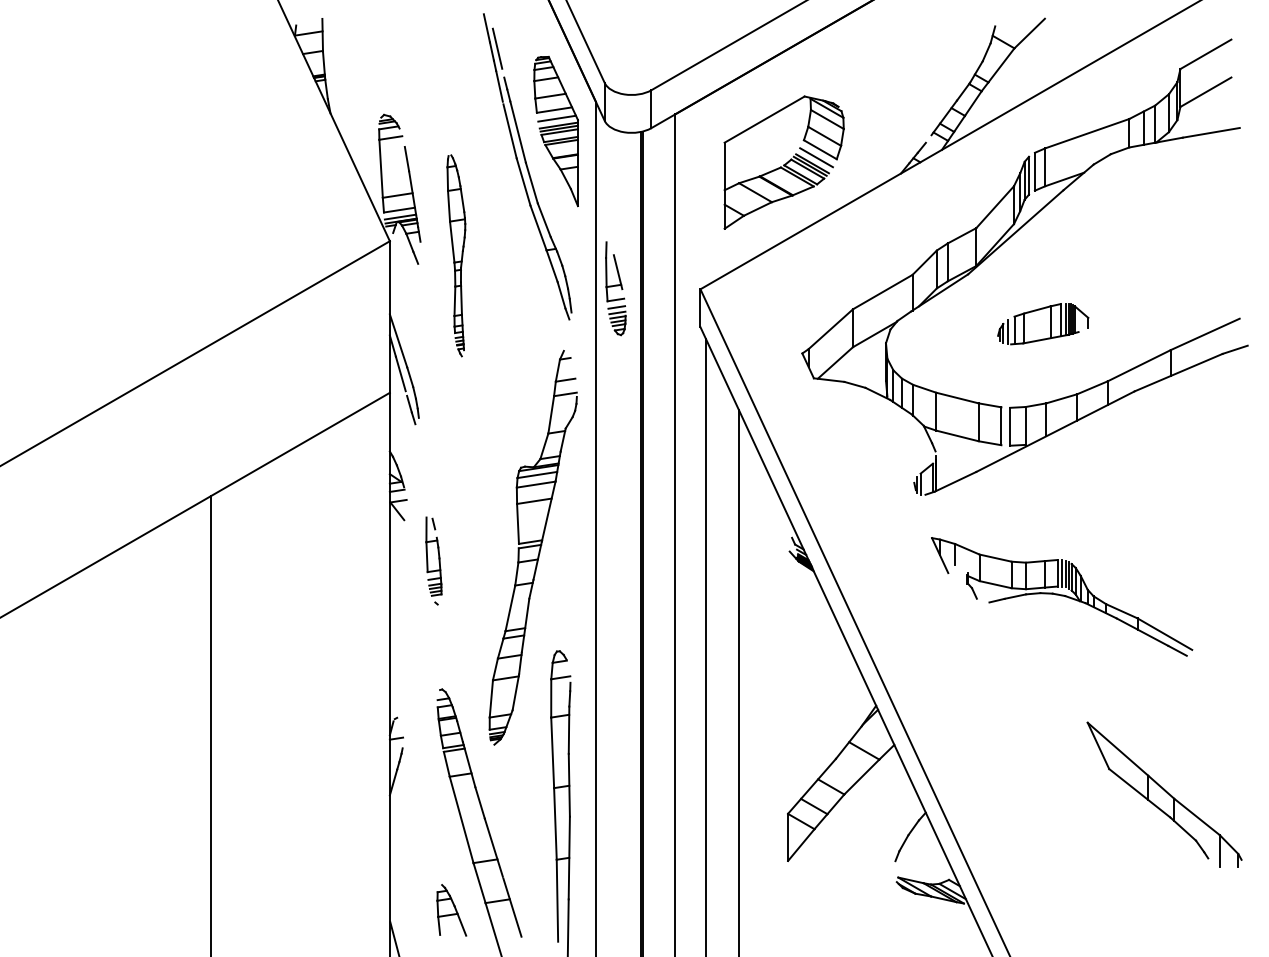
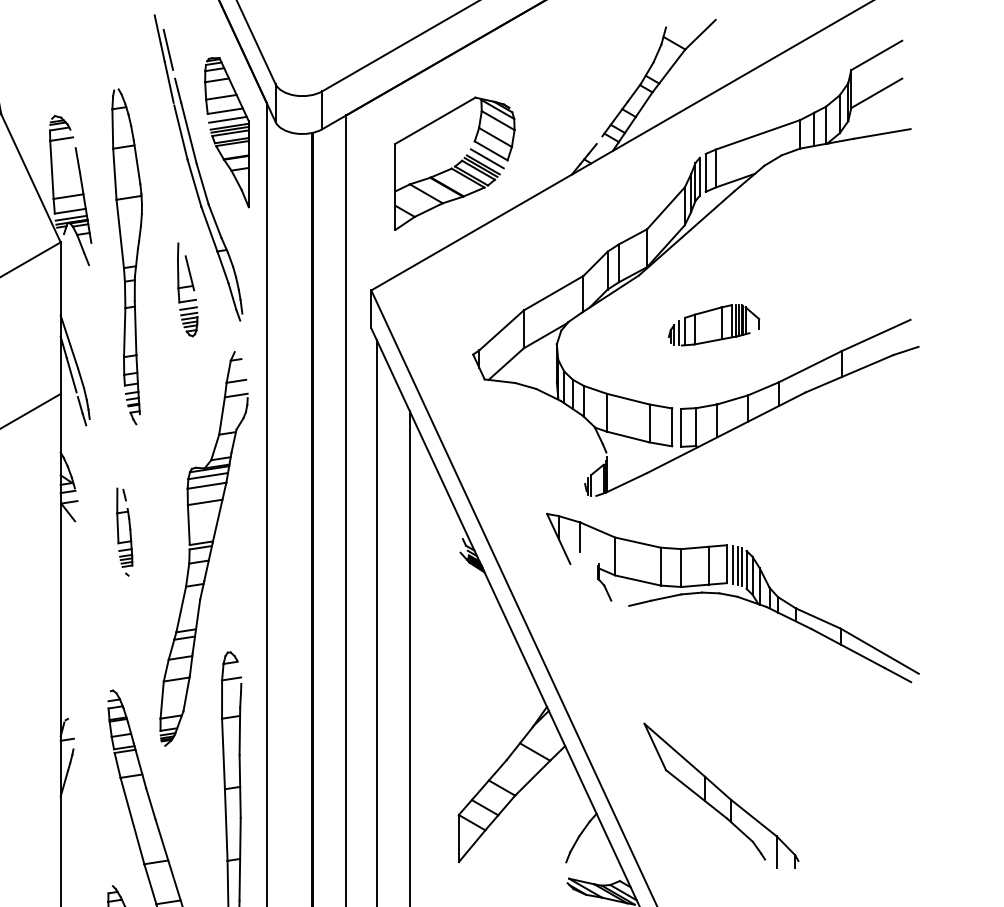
part: (456, 255) -> (127, 256), size x1.67
part: (615, 288) -> (187, 289), moved
part: (433, 560) -> (124, 531), moved
part: (1061, 596) -> (732, 597), size x1.43
part: (1164, 794) -> (721, 795), moved

